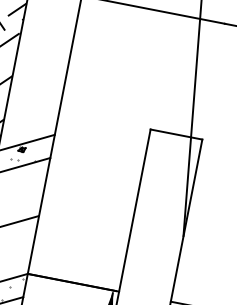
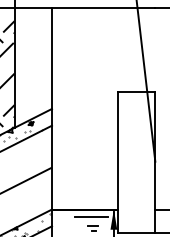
line: (80, 295) -> (91, 217), added

